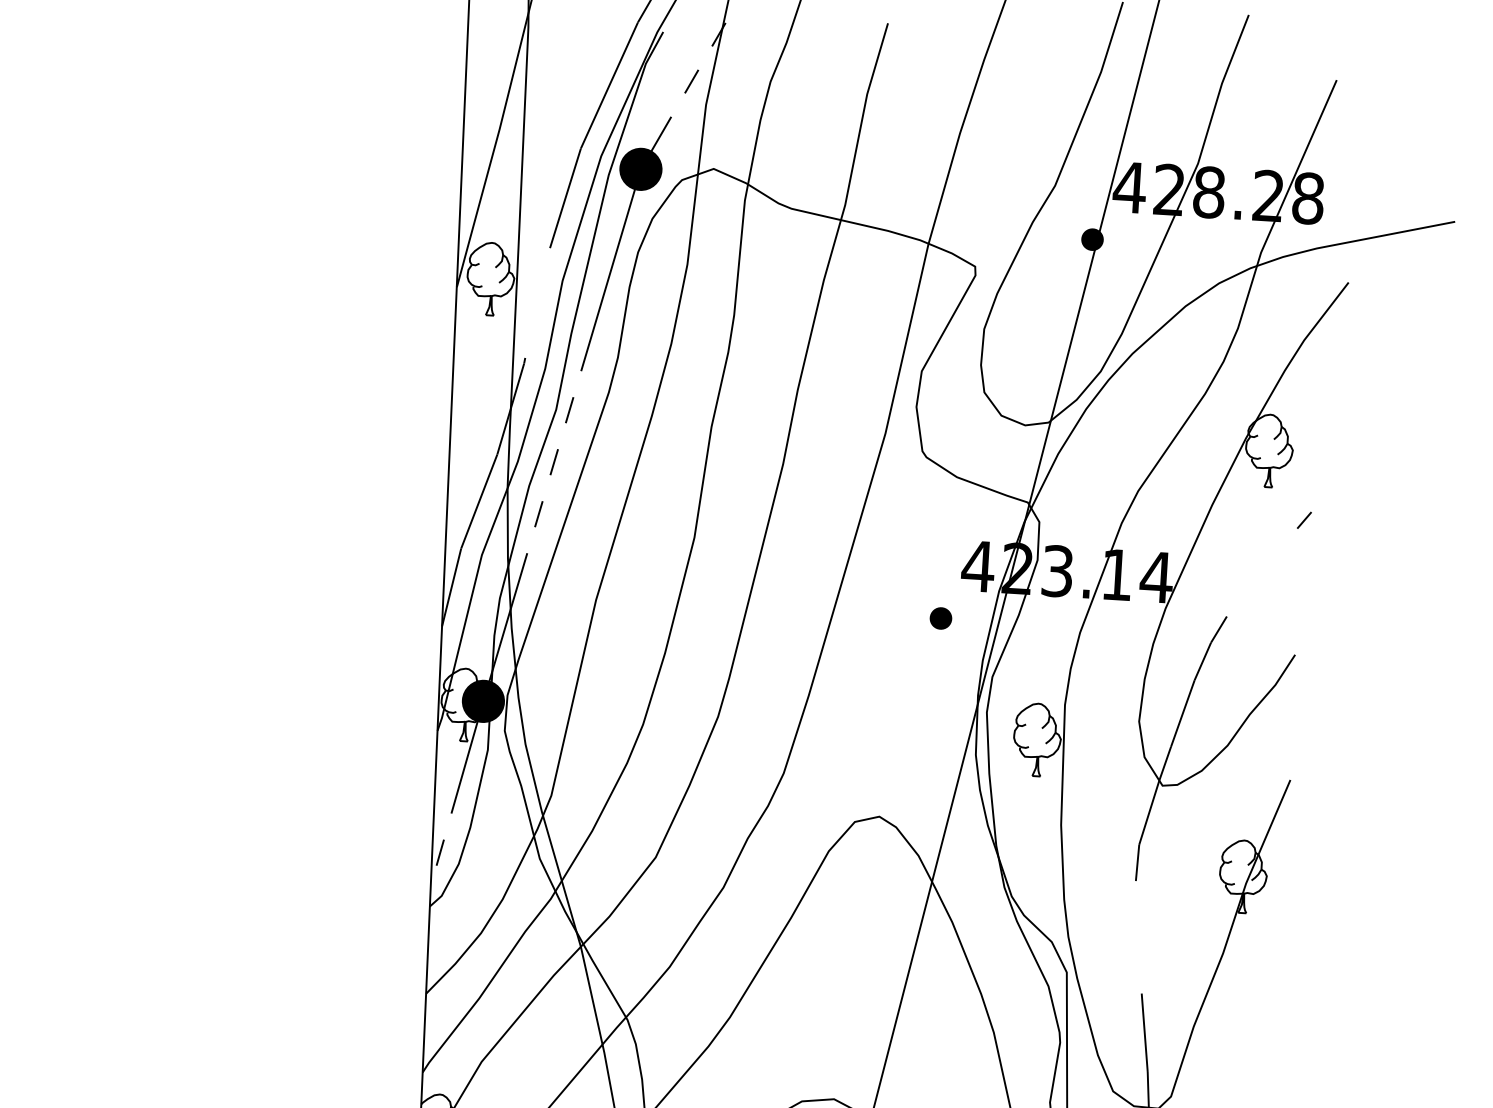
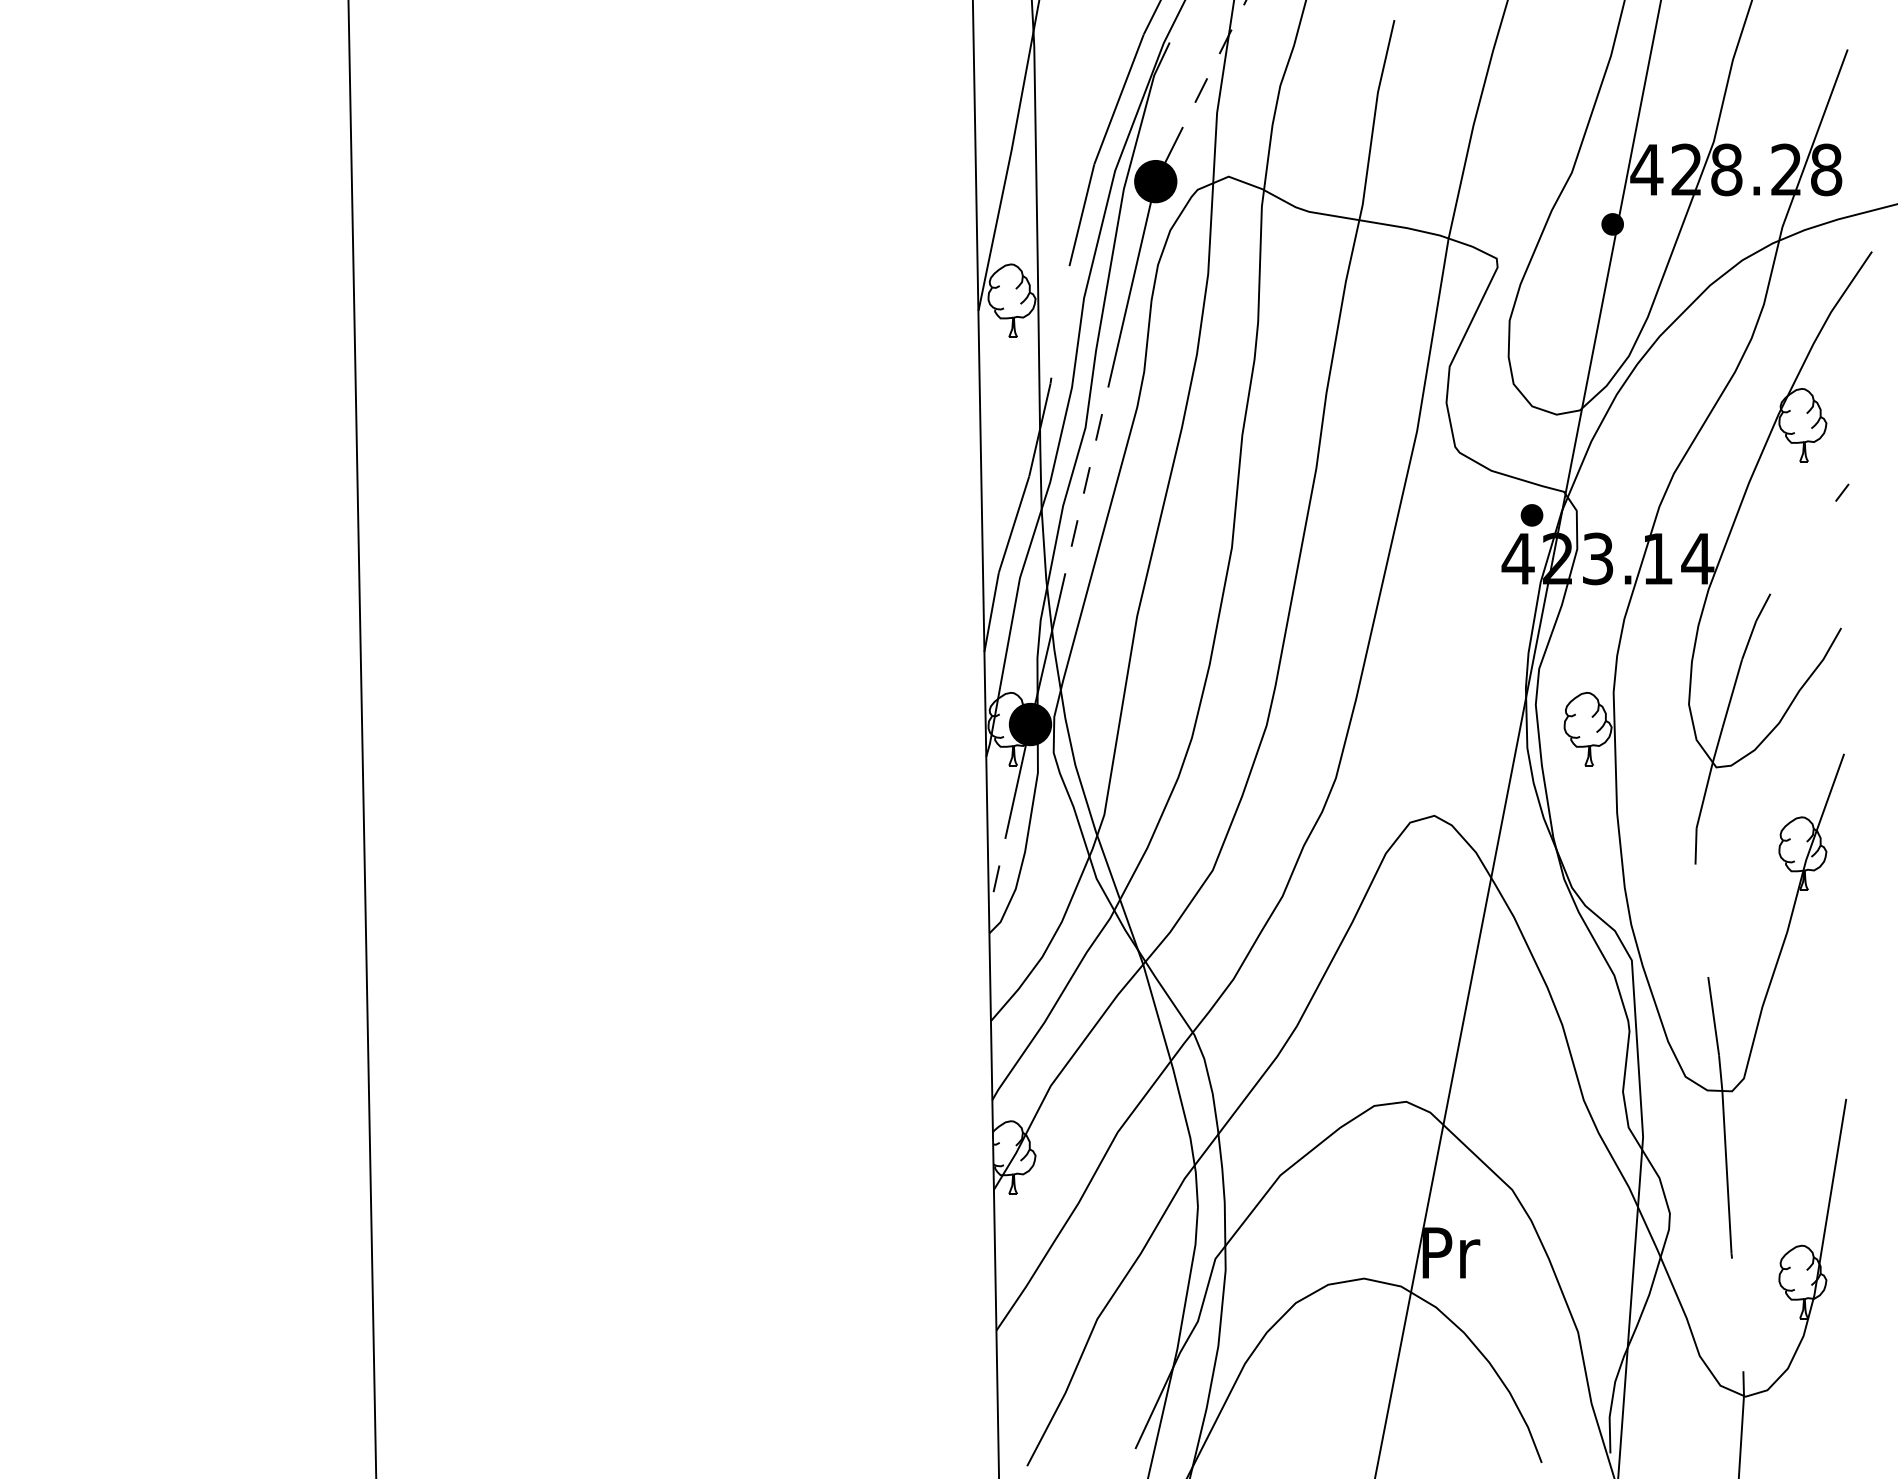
part: (940, 618) -> (1531, 515), moved

